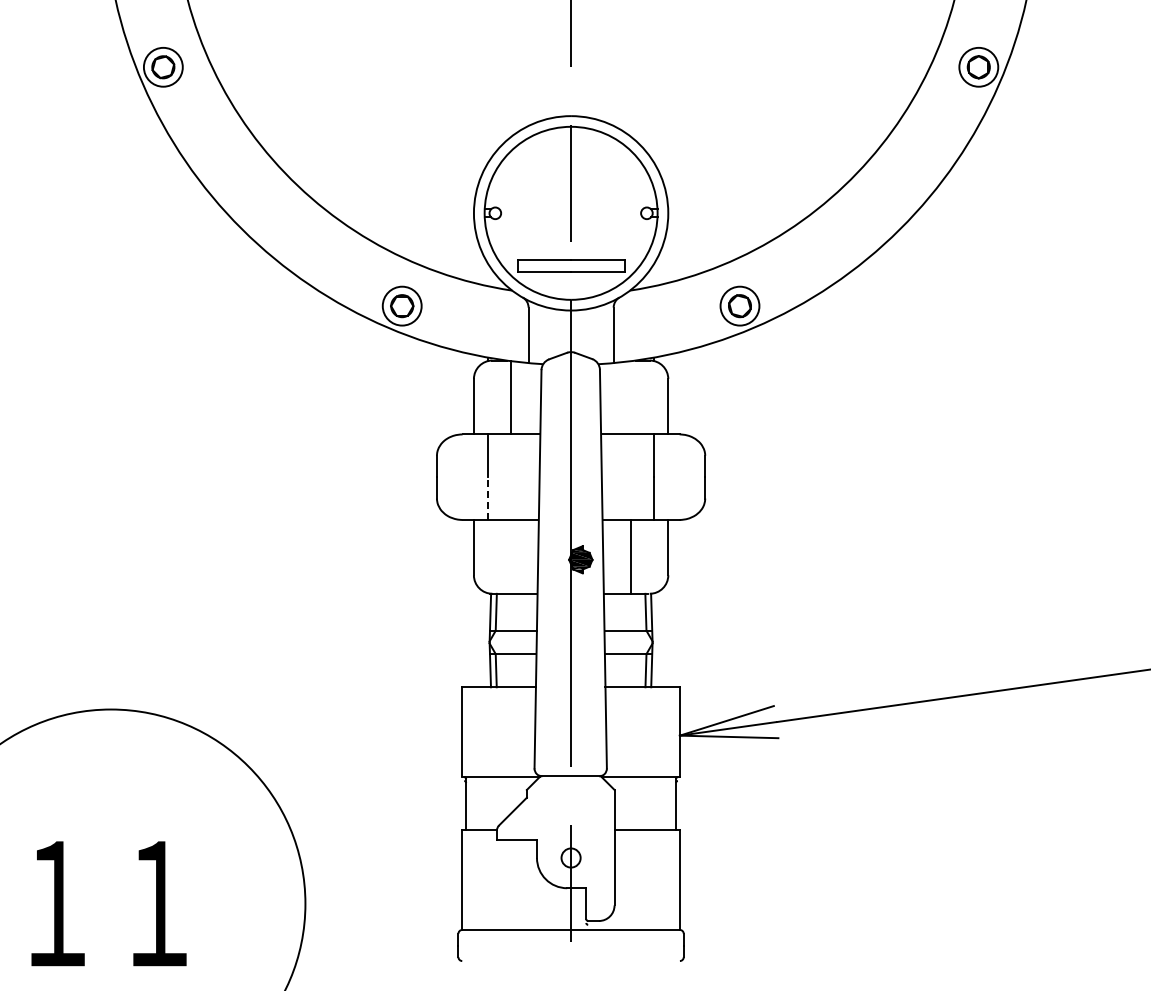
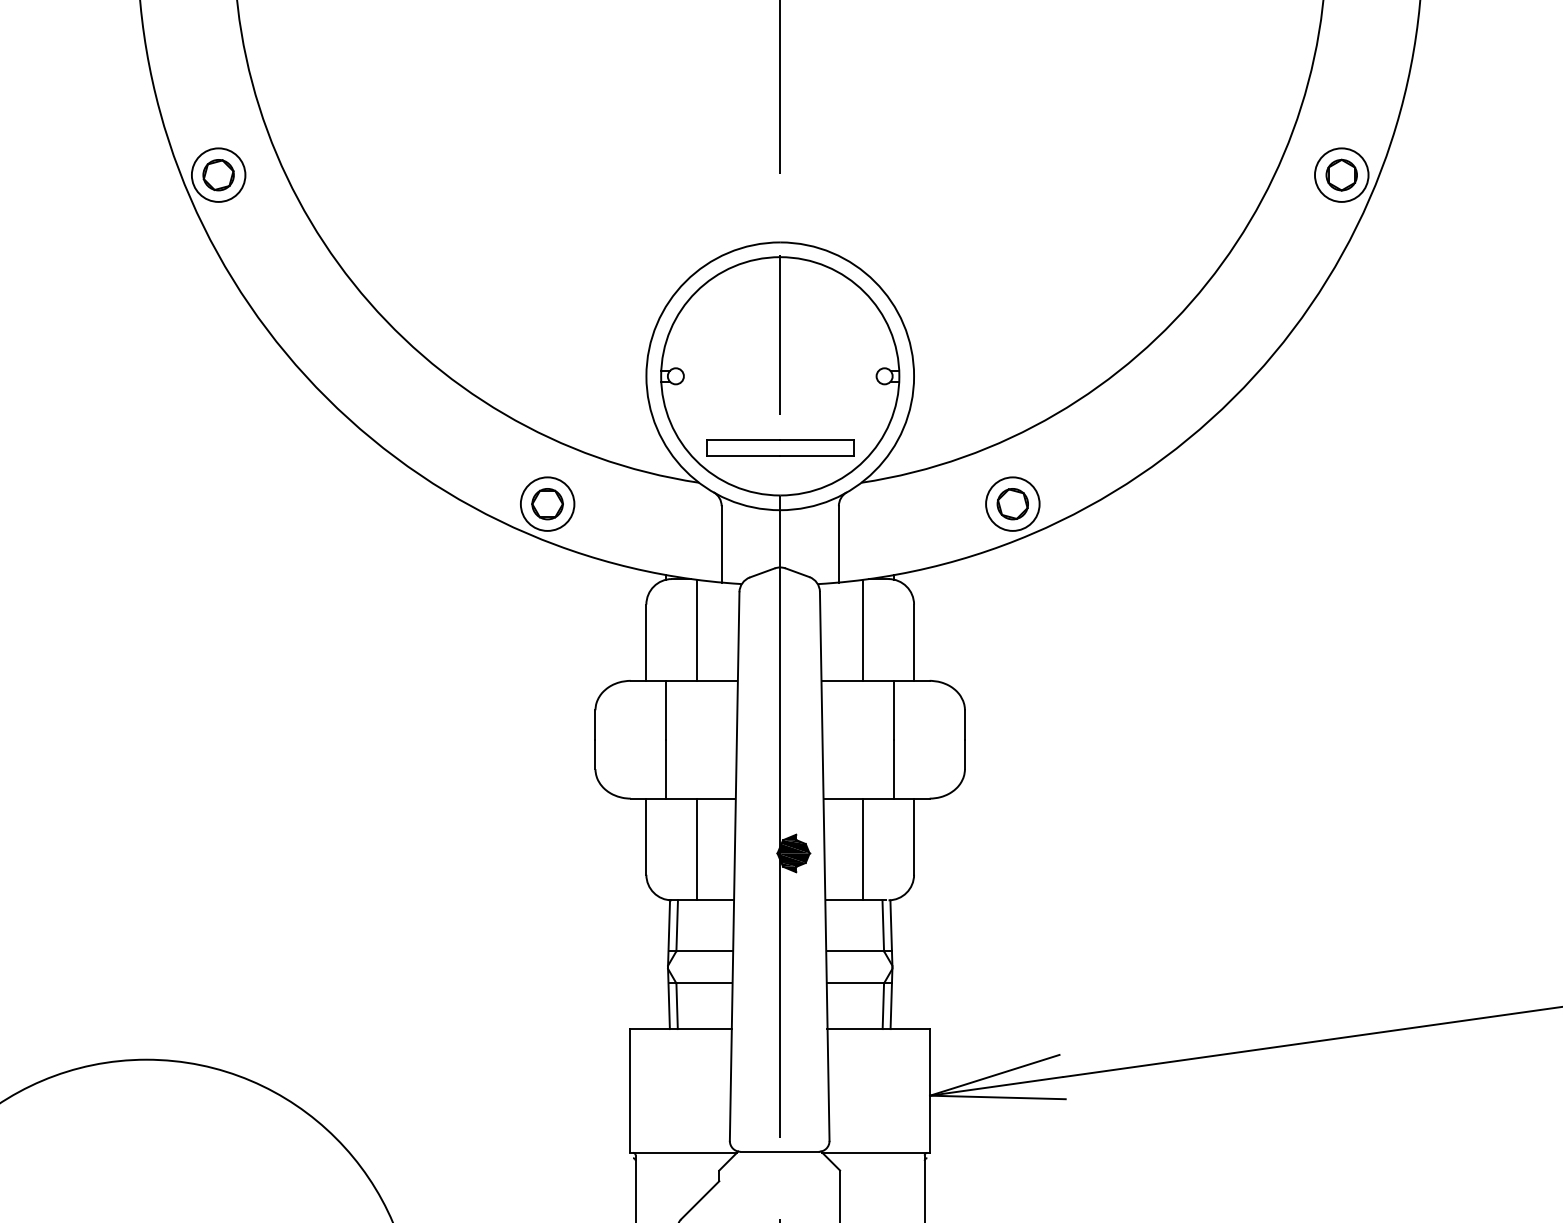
line: (631, 397) -> (863, 629), added
line: (488, 498) -> (666, 769), dashed -> solid
line: (511, 556) -> (698, 848), added

